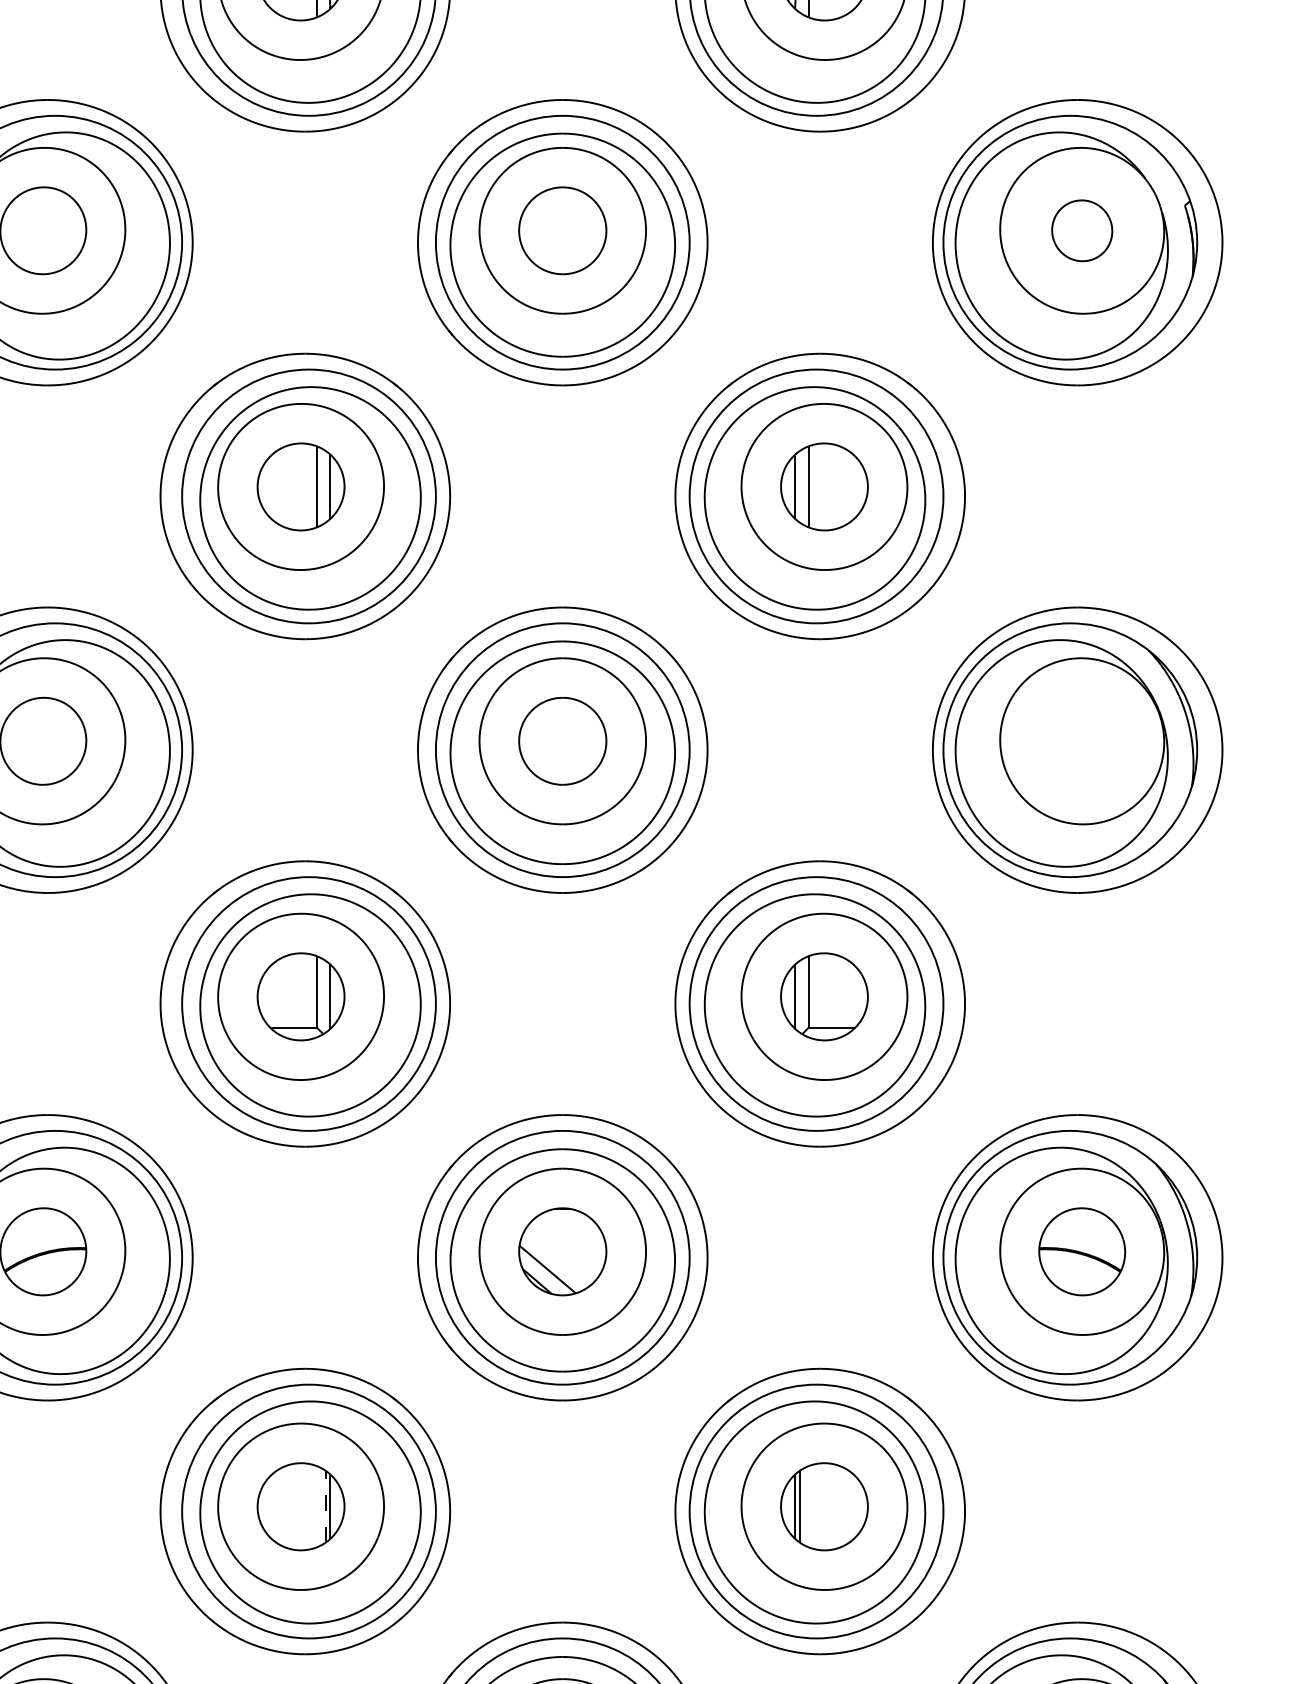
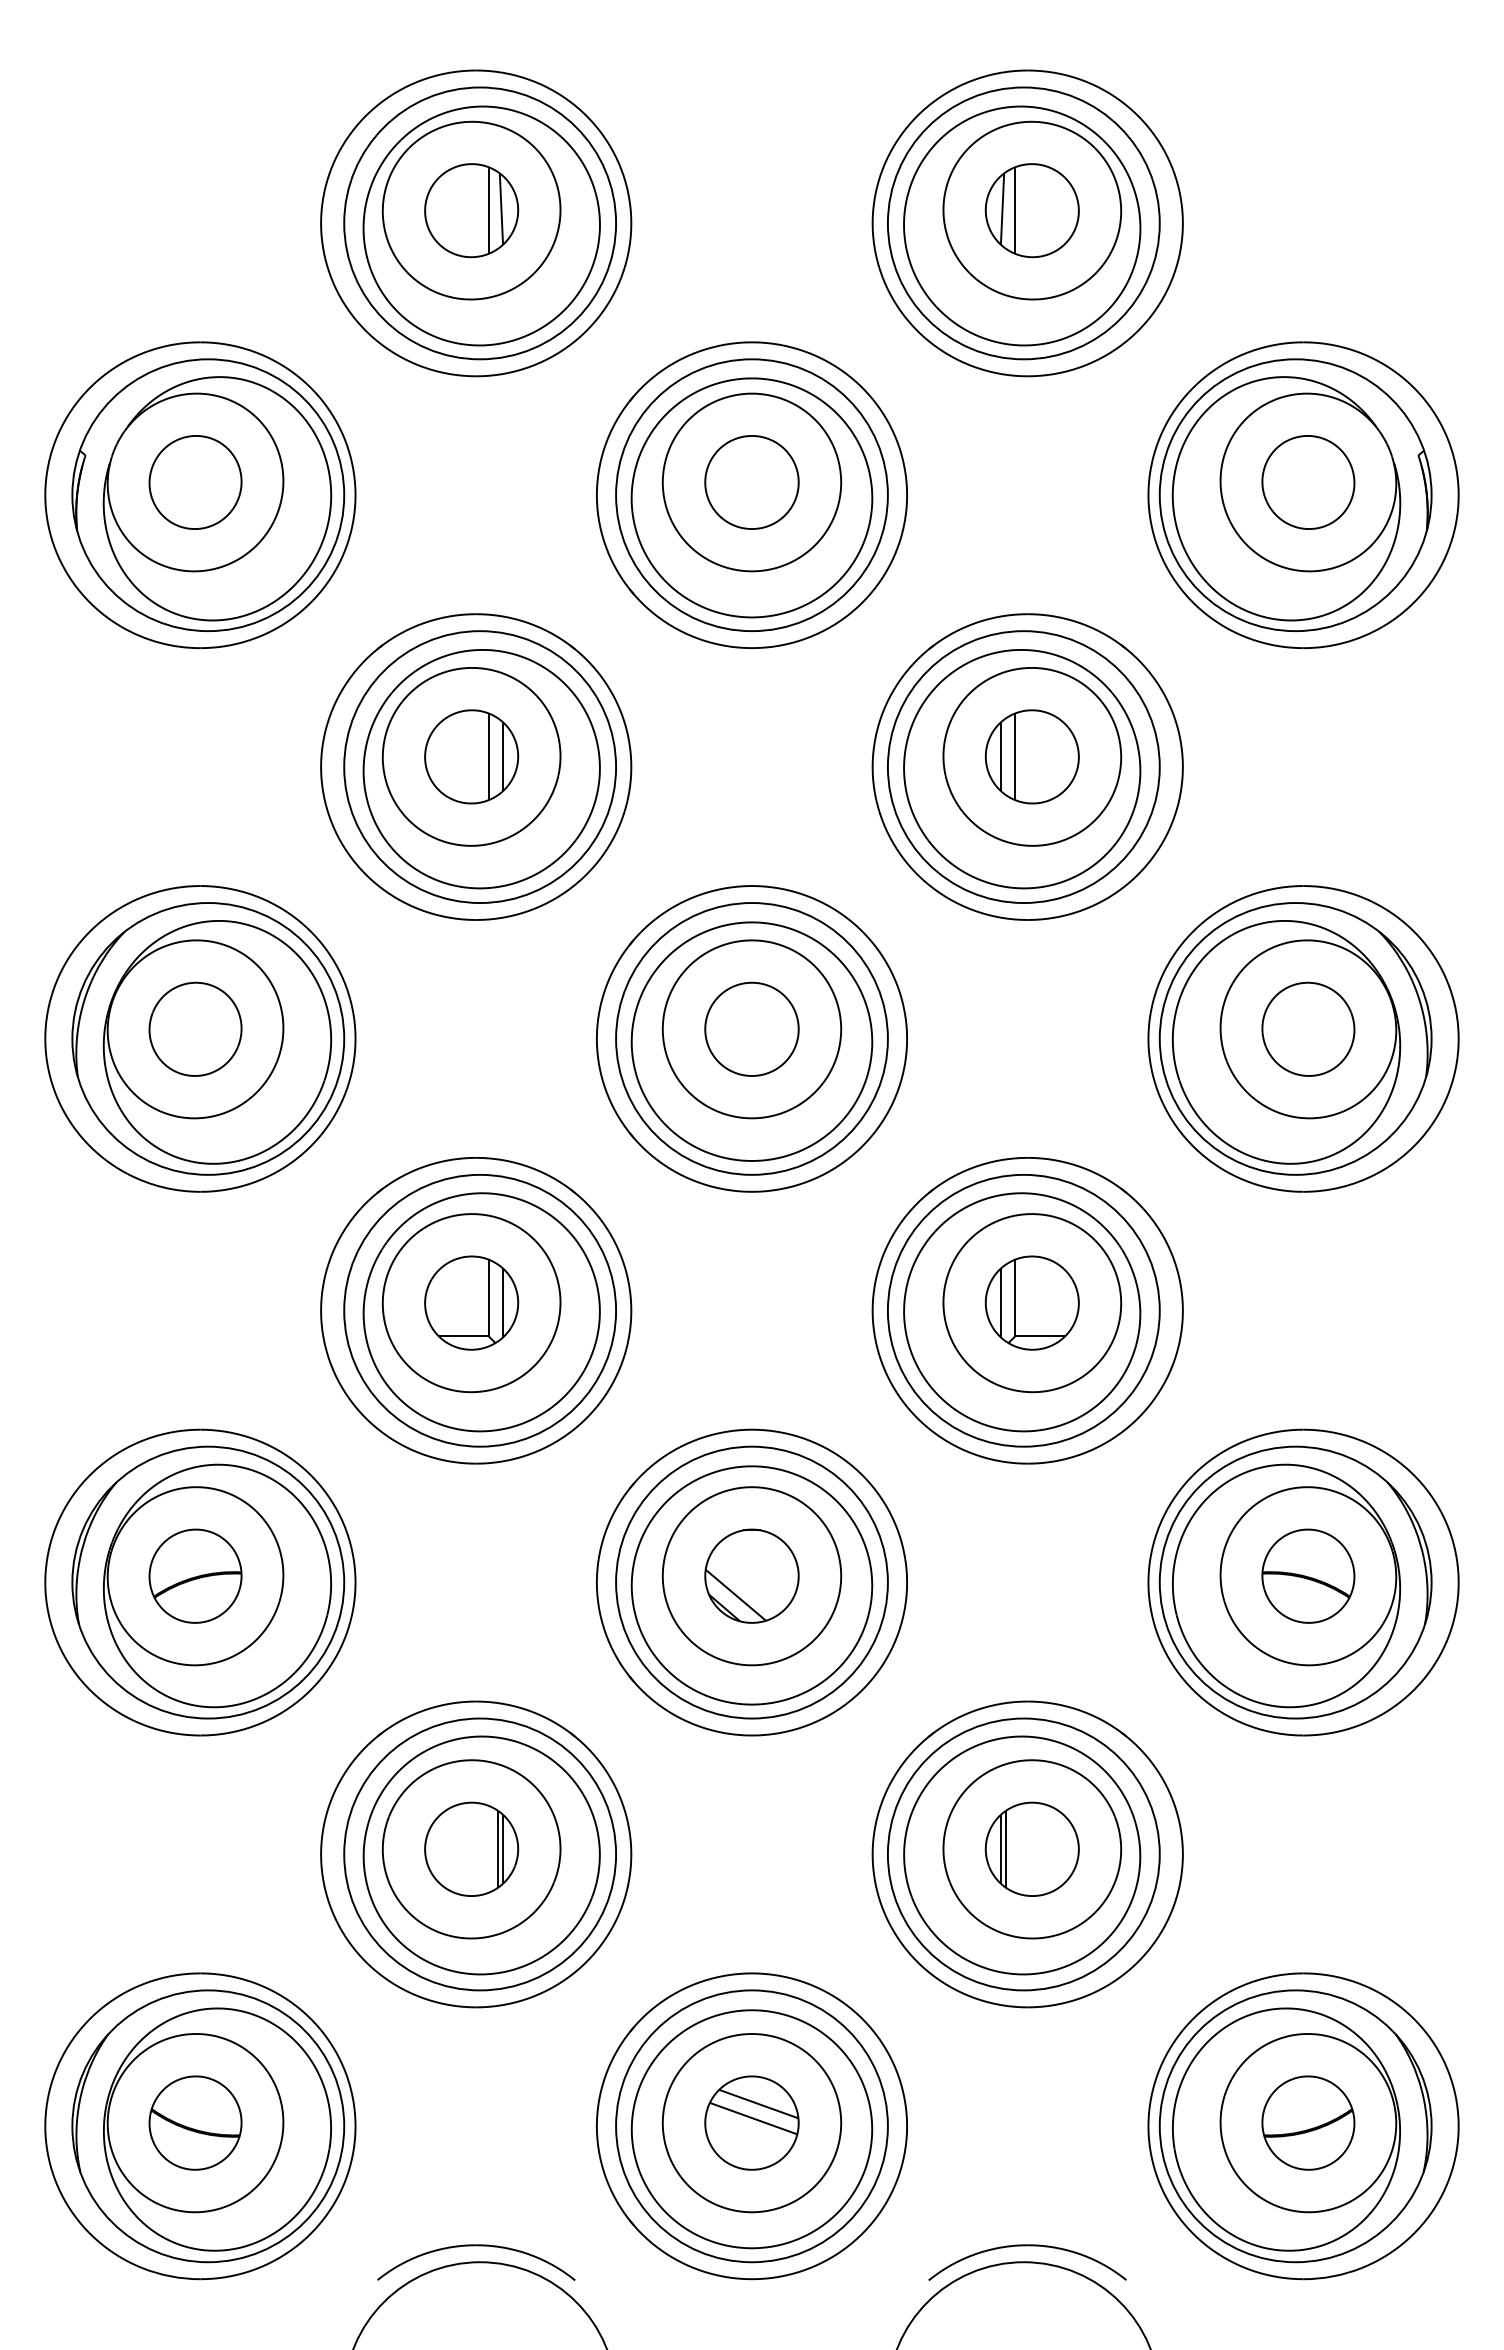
part: (1082, 230) -> (1308, 482), size x1.43
part: (1082, 740) -> (1308, 1028), added
line: (325, 1505) -> (497, 1848), dashed -> solid

